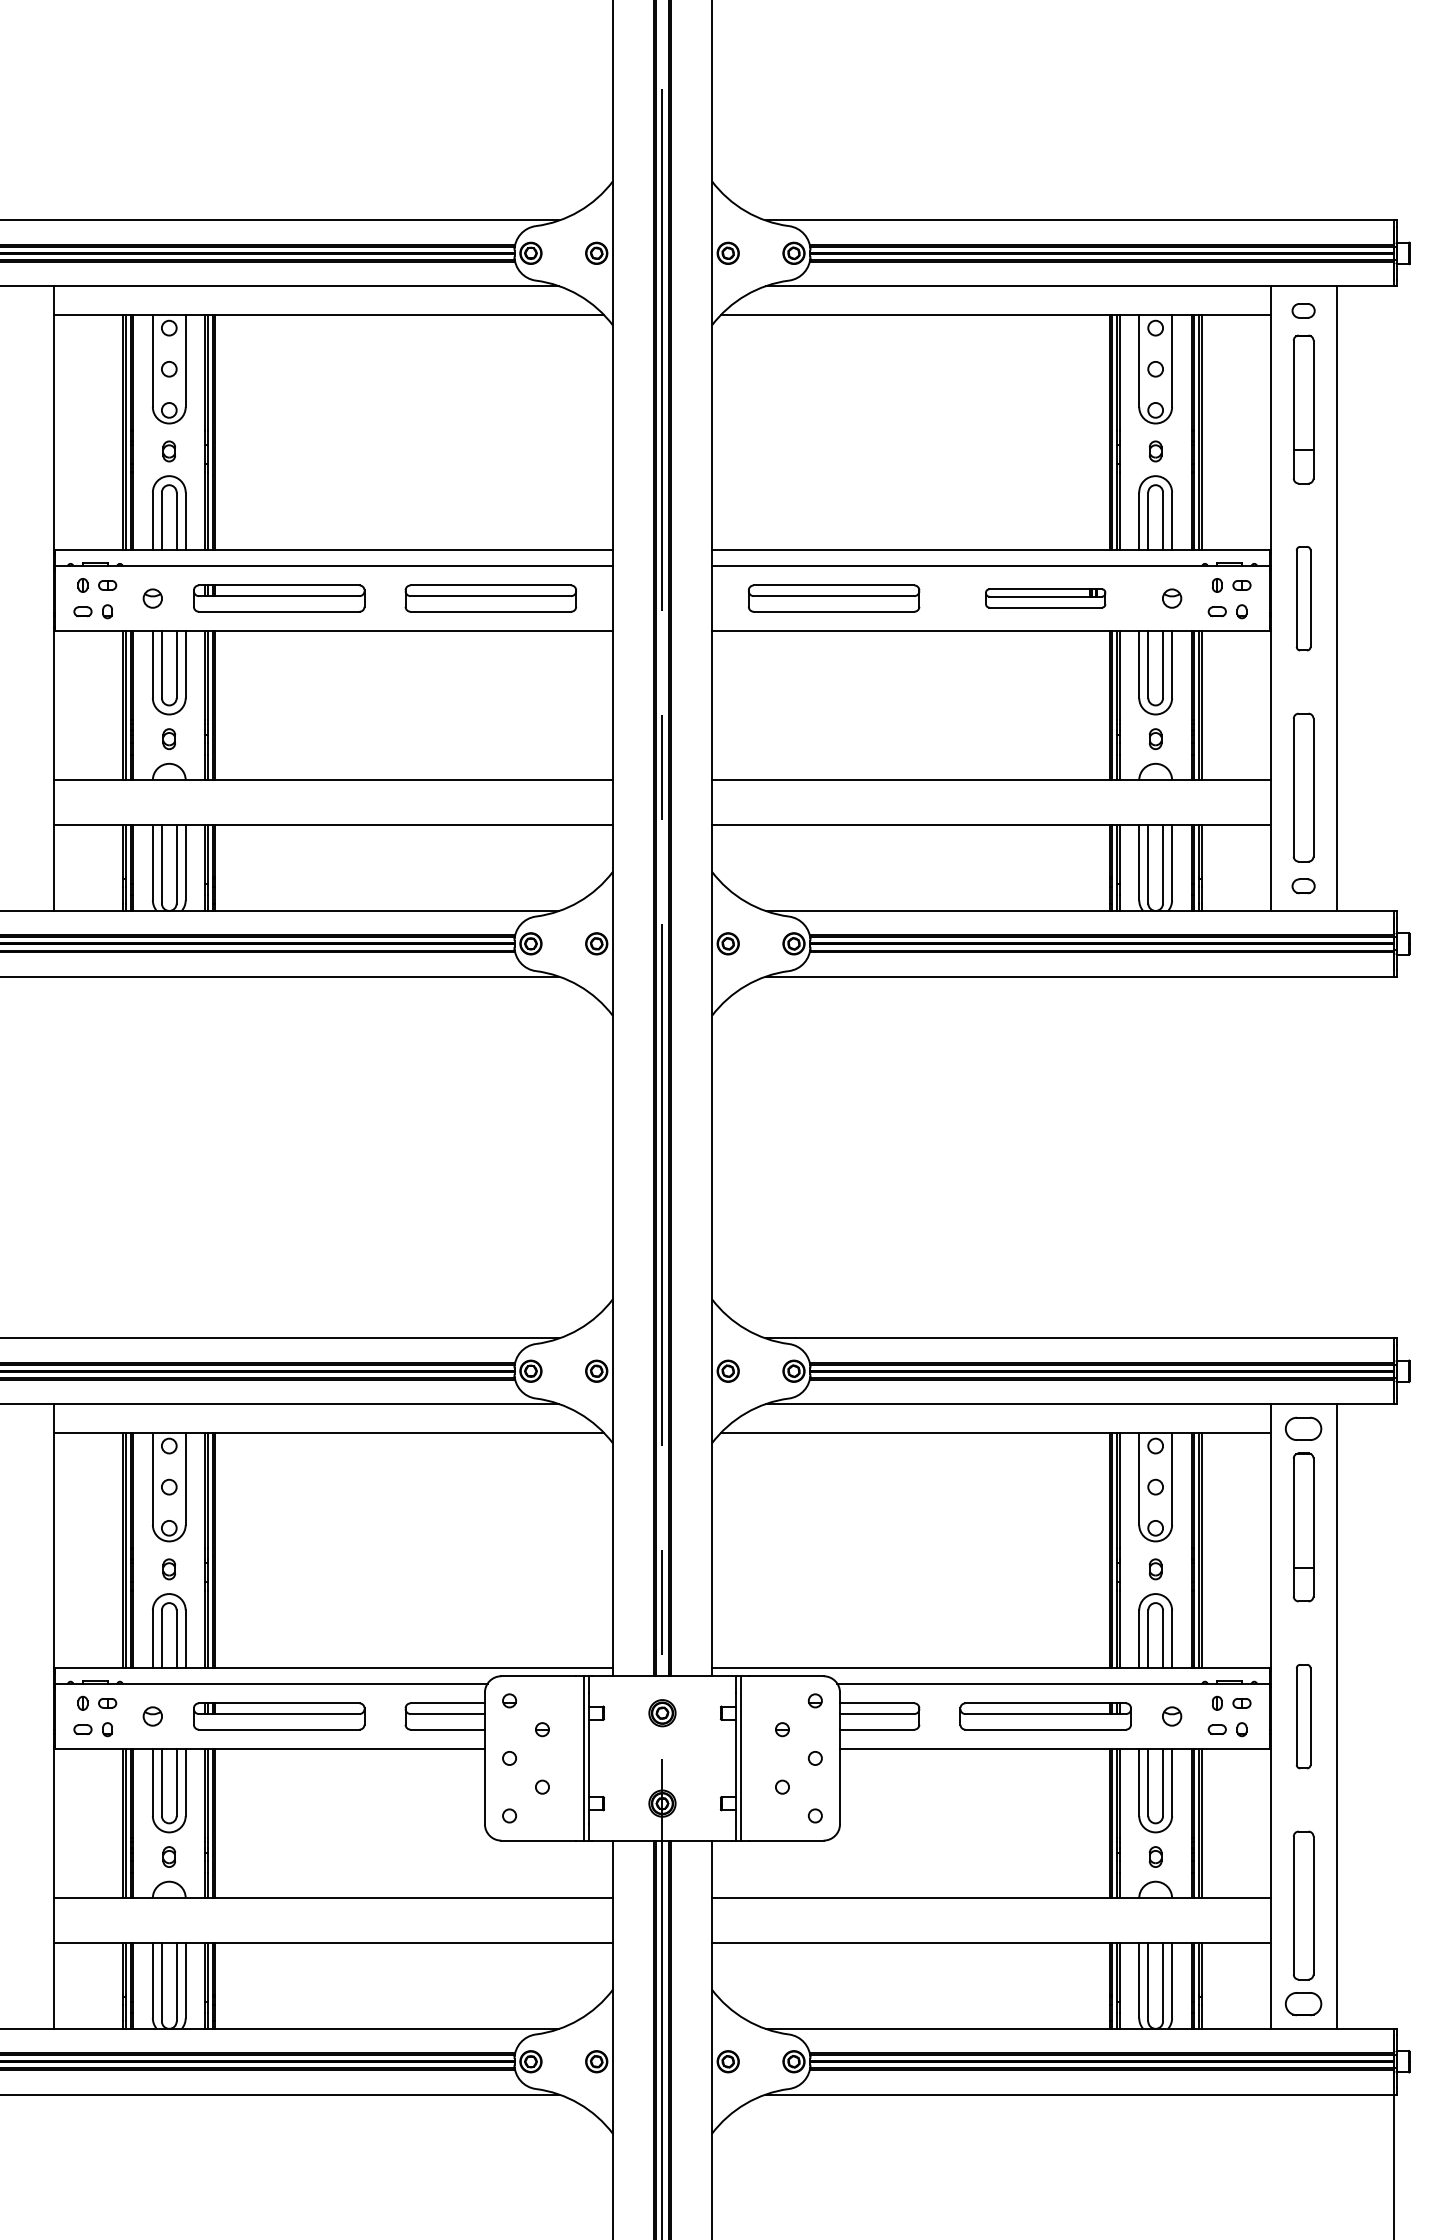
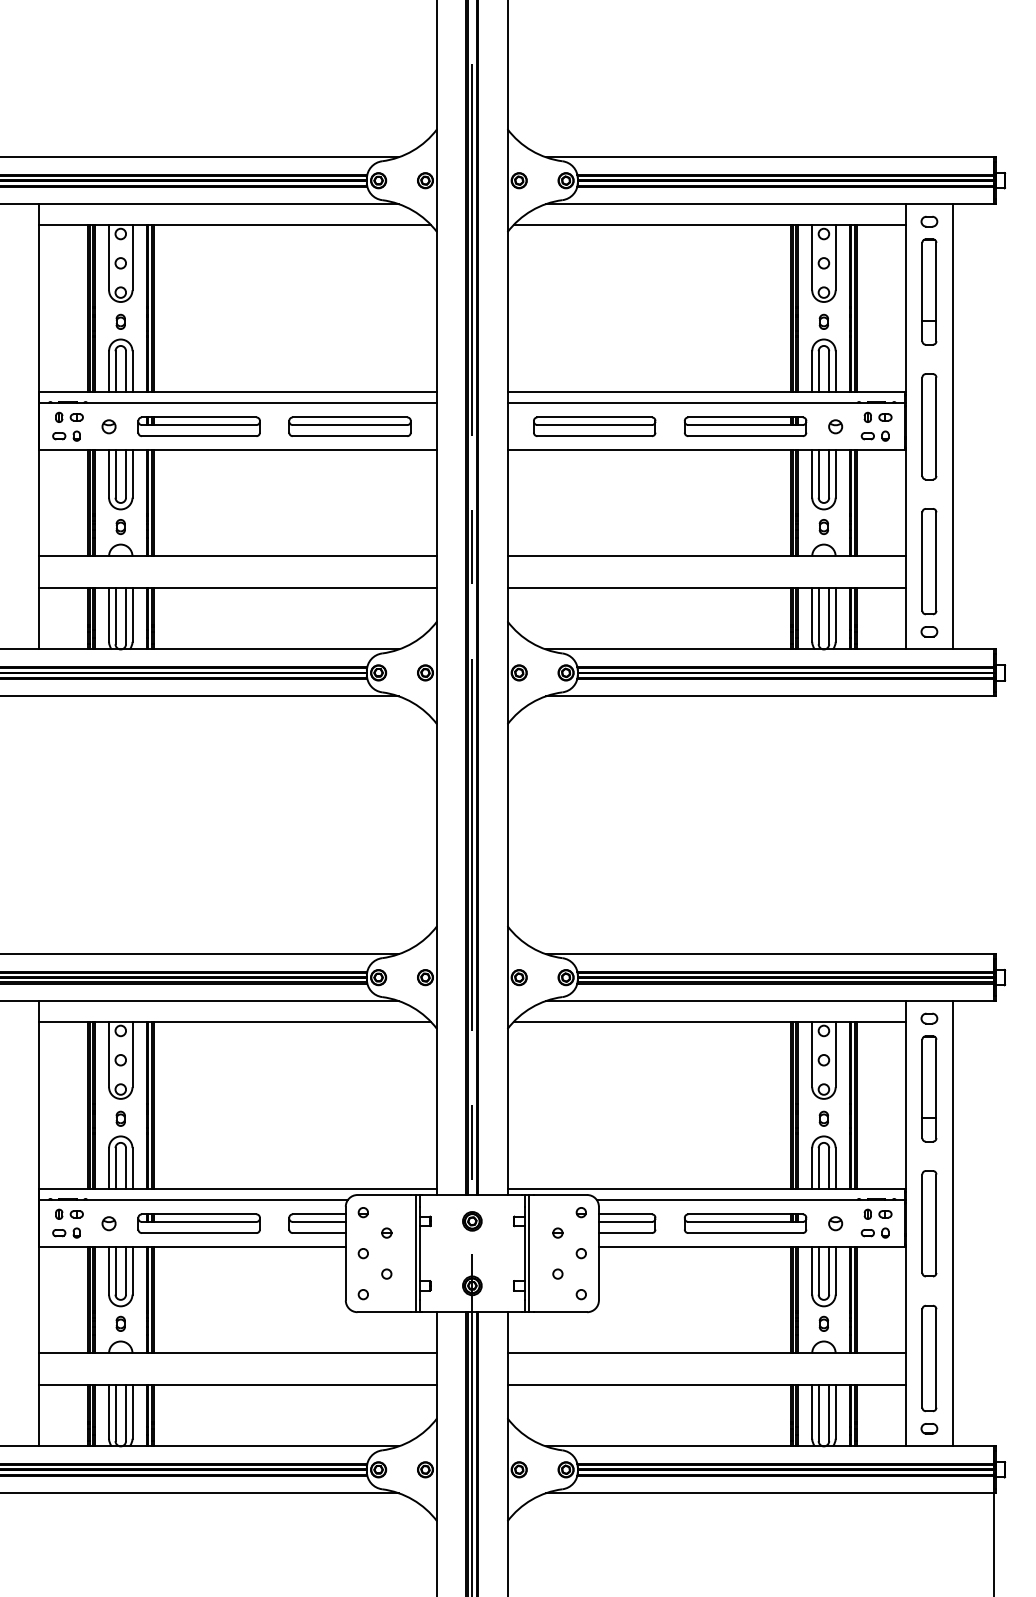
part: (1045, 598) -> (745, 426), size x1.43
part: (1303, 598) -> (929, 426), size x1.43
part: (1303, 1428) -> (929, 1018), size x0.62
part: (1303, 1716) -> (929, 1223), size x1.43
part: (1303, 2003) -> (929, 1428), size x0.62

